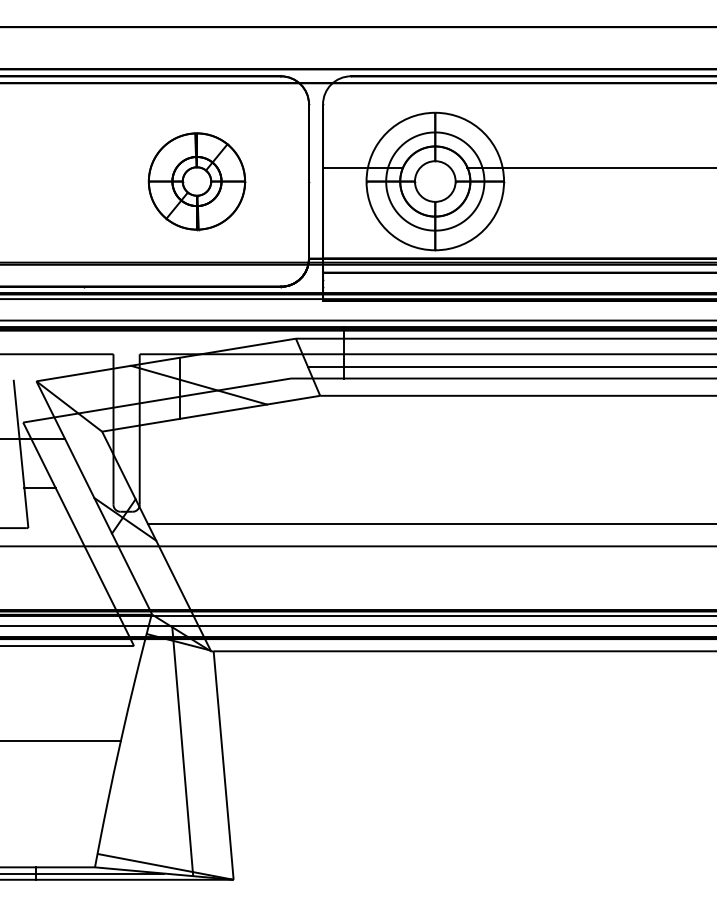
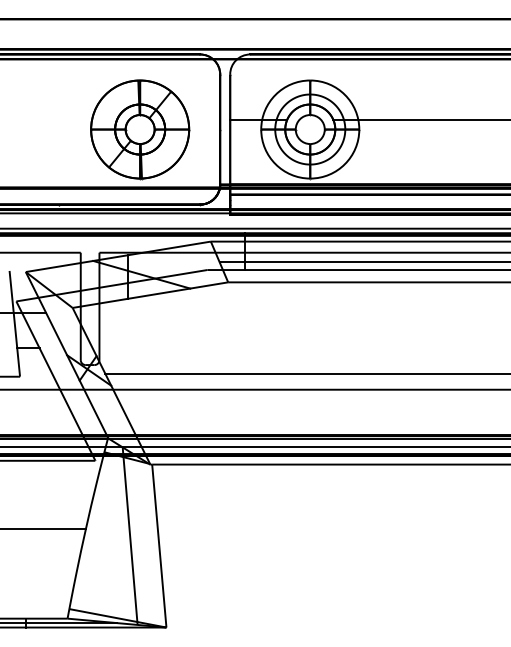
part: (197, 181) -> (140, 129), size x1.43

